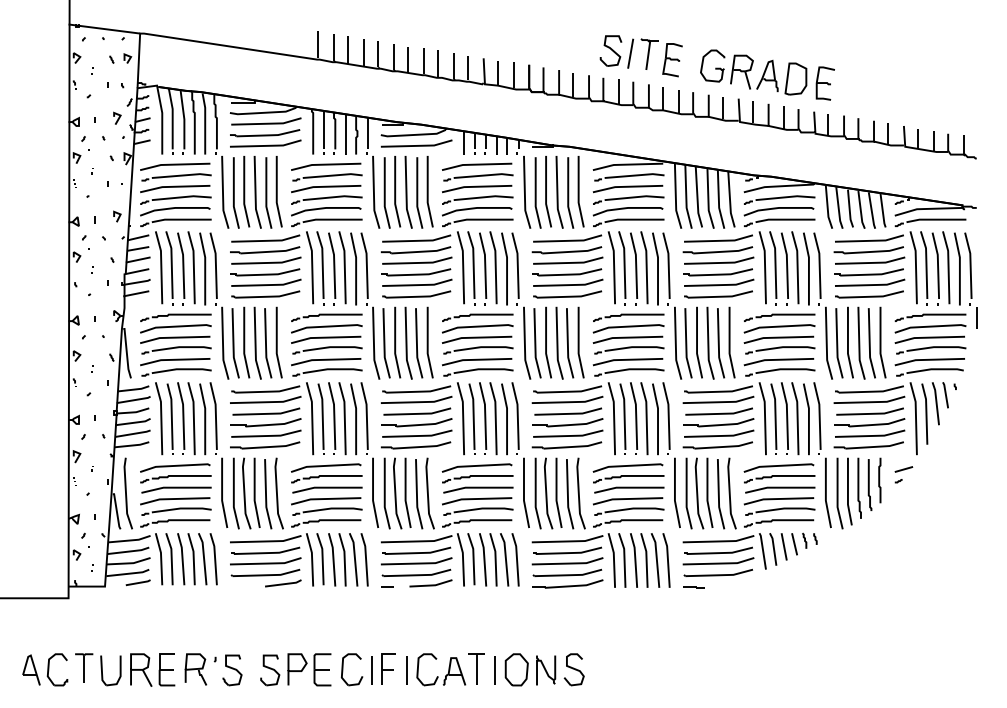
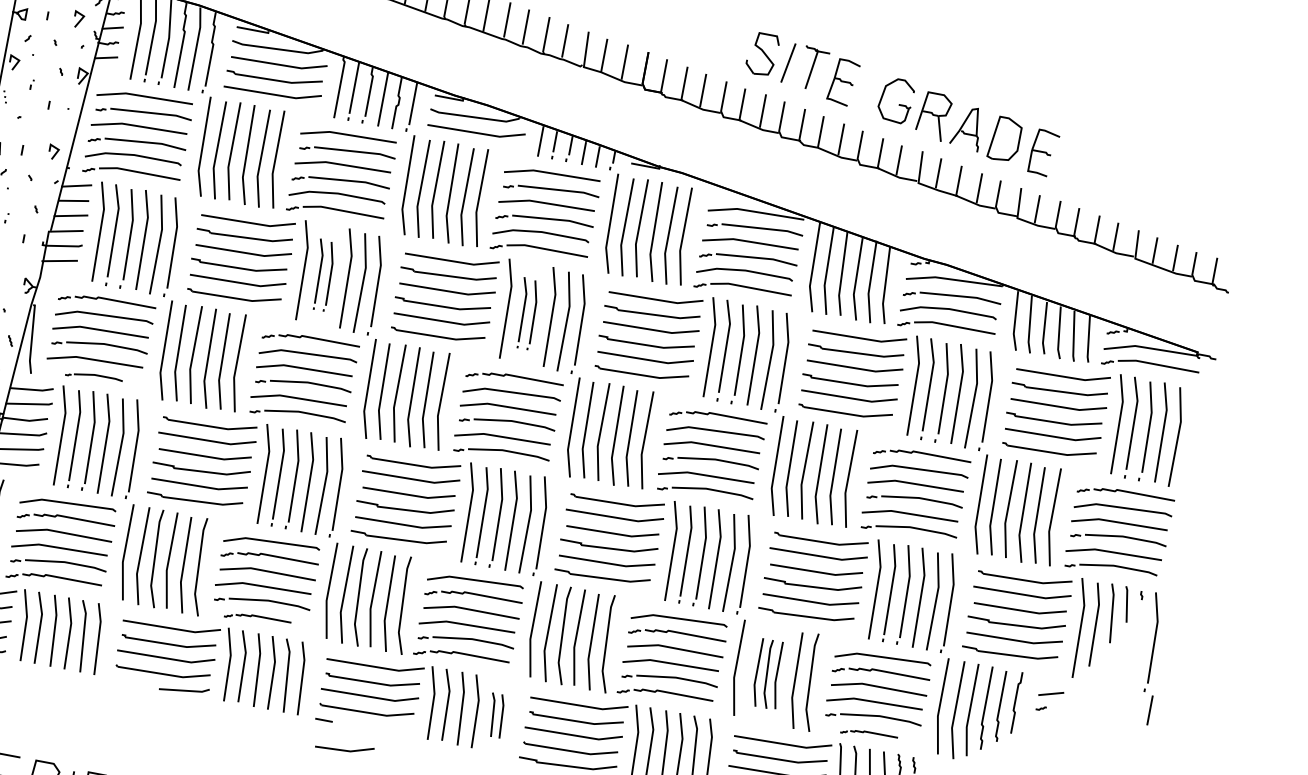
part: (326, 268) -> (322, 275), size x0.7
part: (477, 268) -> (526, 313), size x0.7
part: (970, 280) -> (1151, 658), moved
part: (176, 372) -> (93, 377), size x0.6
part: (699, 493) -> (769, 674), size x0.7
part: (326, 523) -> (257, 619), size x0.7
part: (779, 523) -> (869, 735), size x0.6
part: (509, 559) -> (495, 714), size x0.6
line: (430, 584) -> (343, 749), moved

